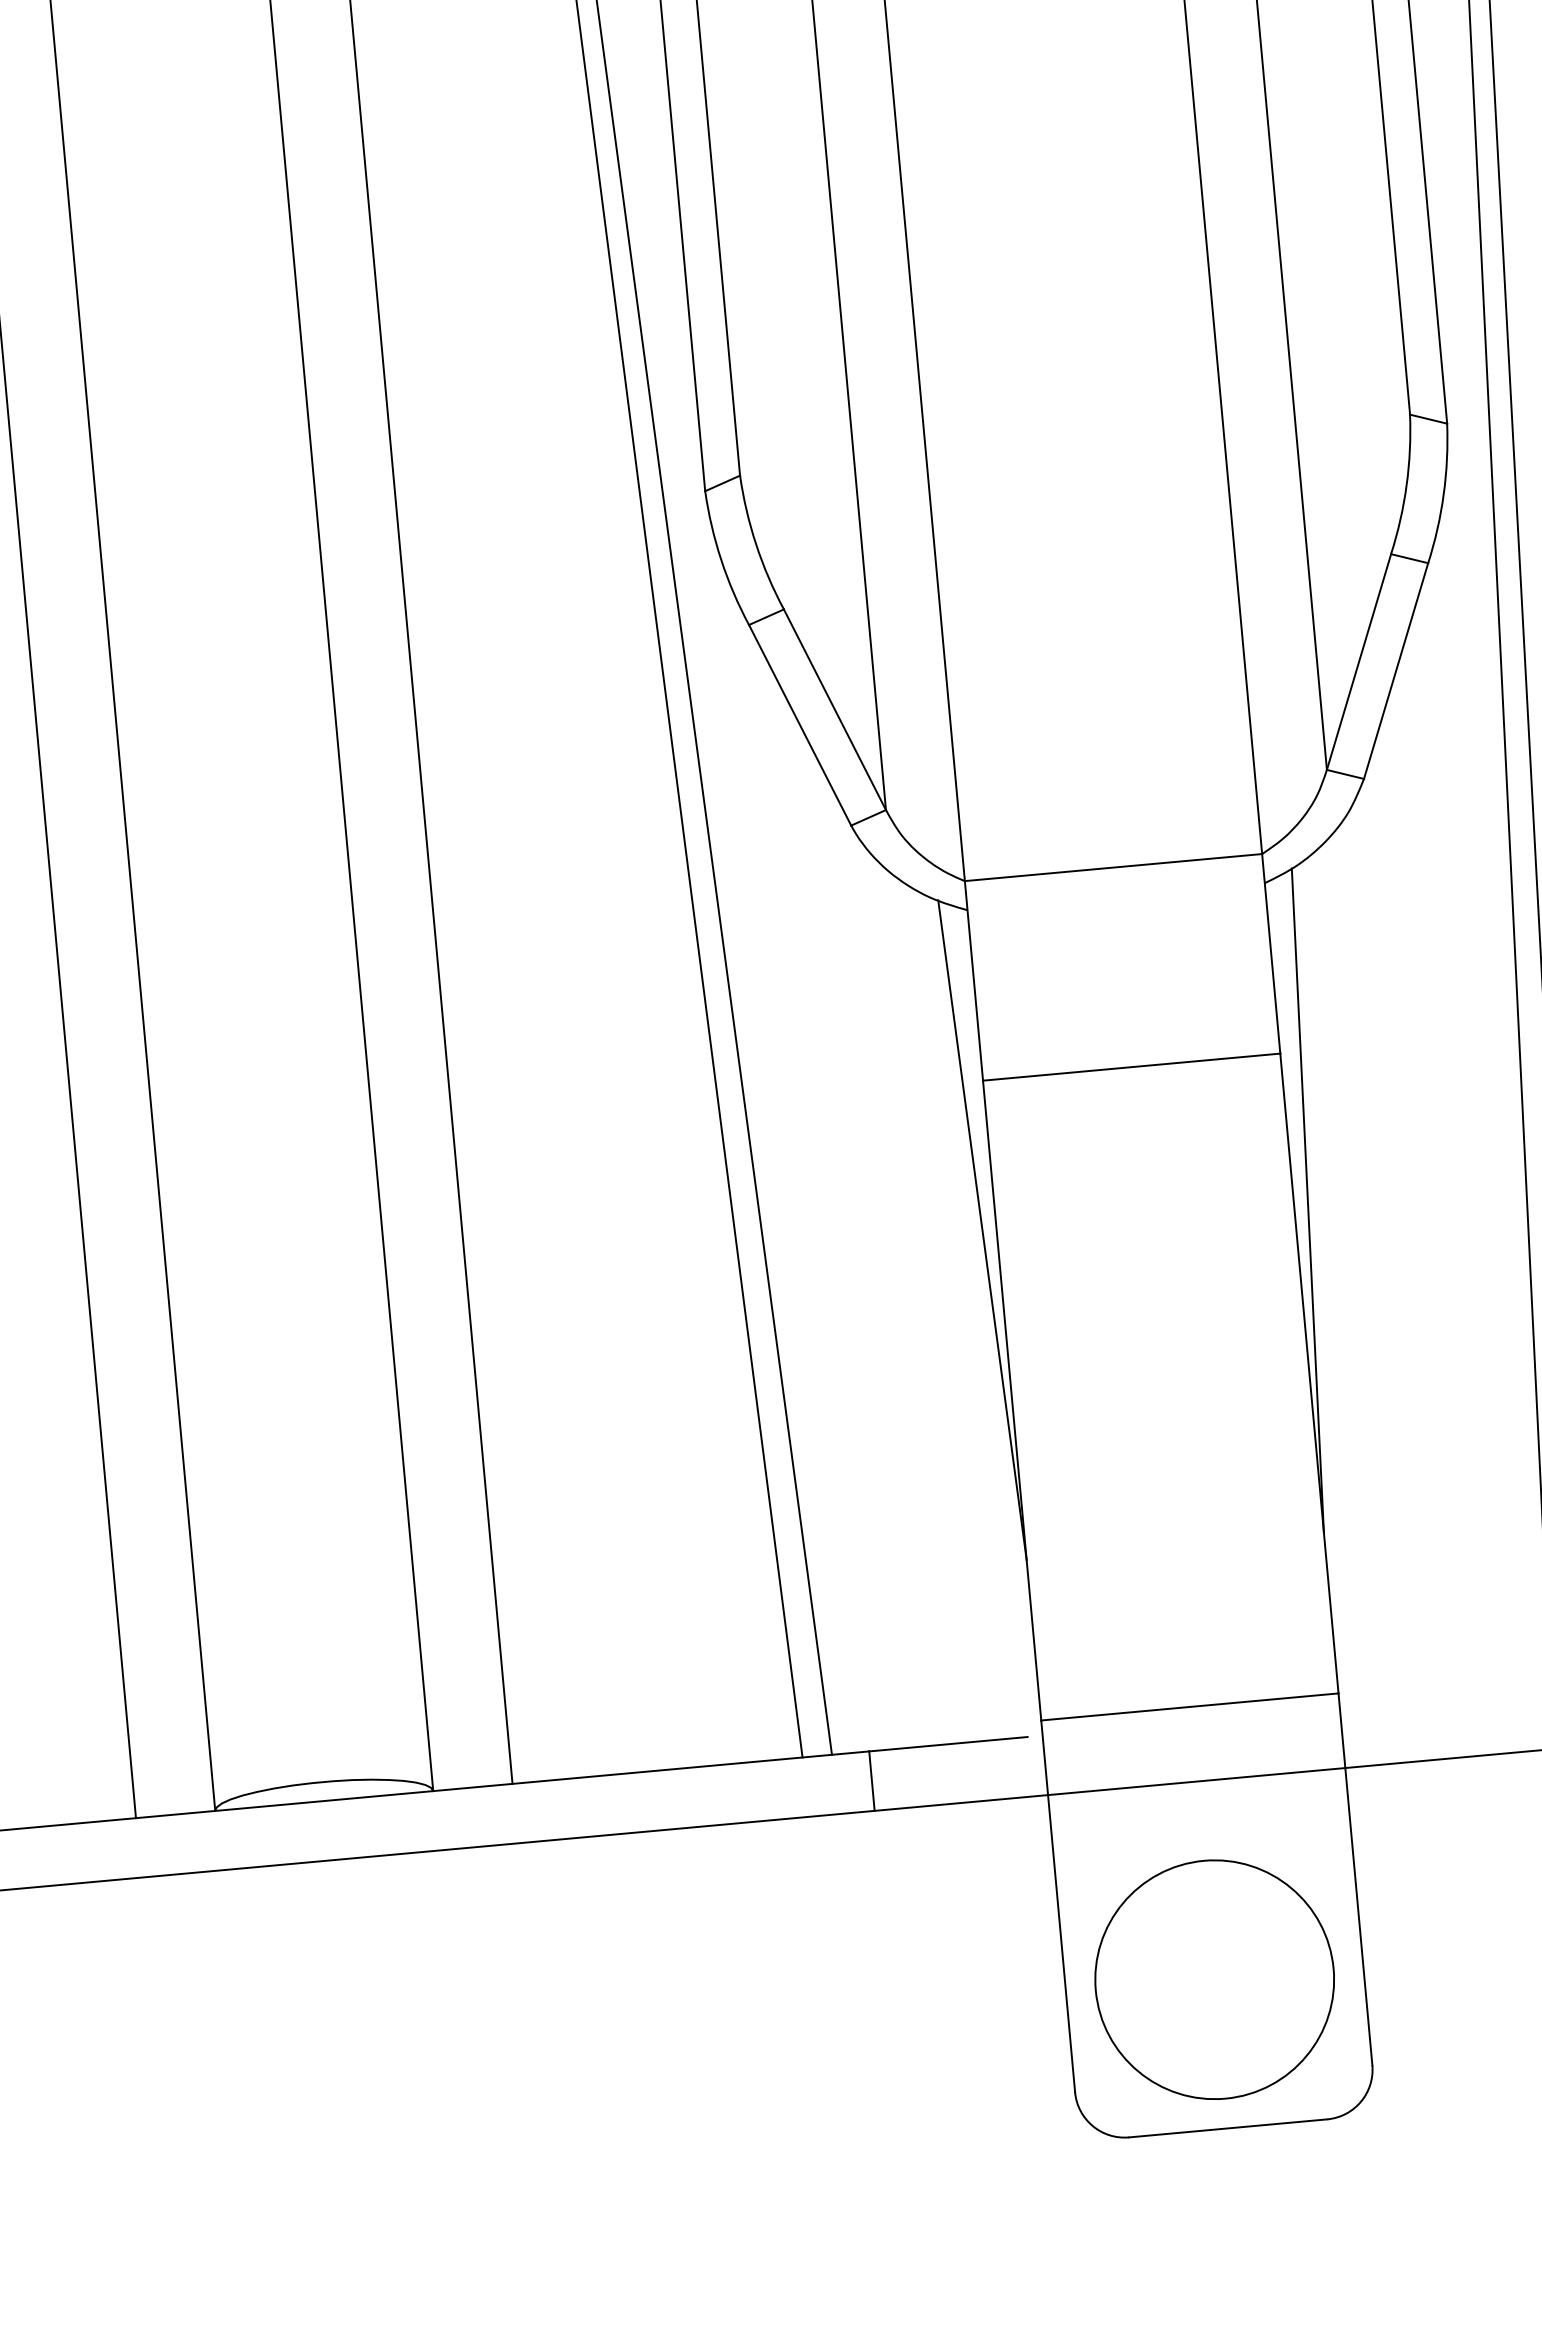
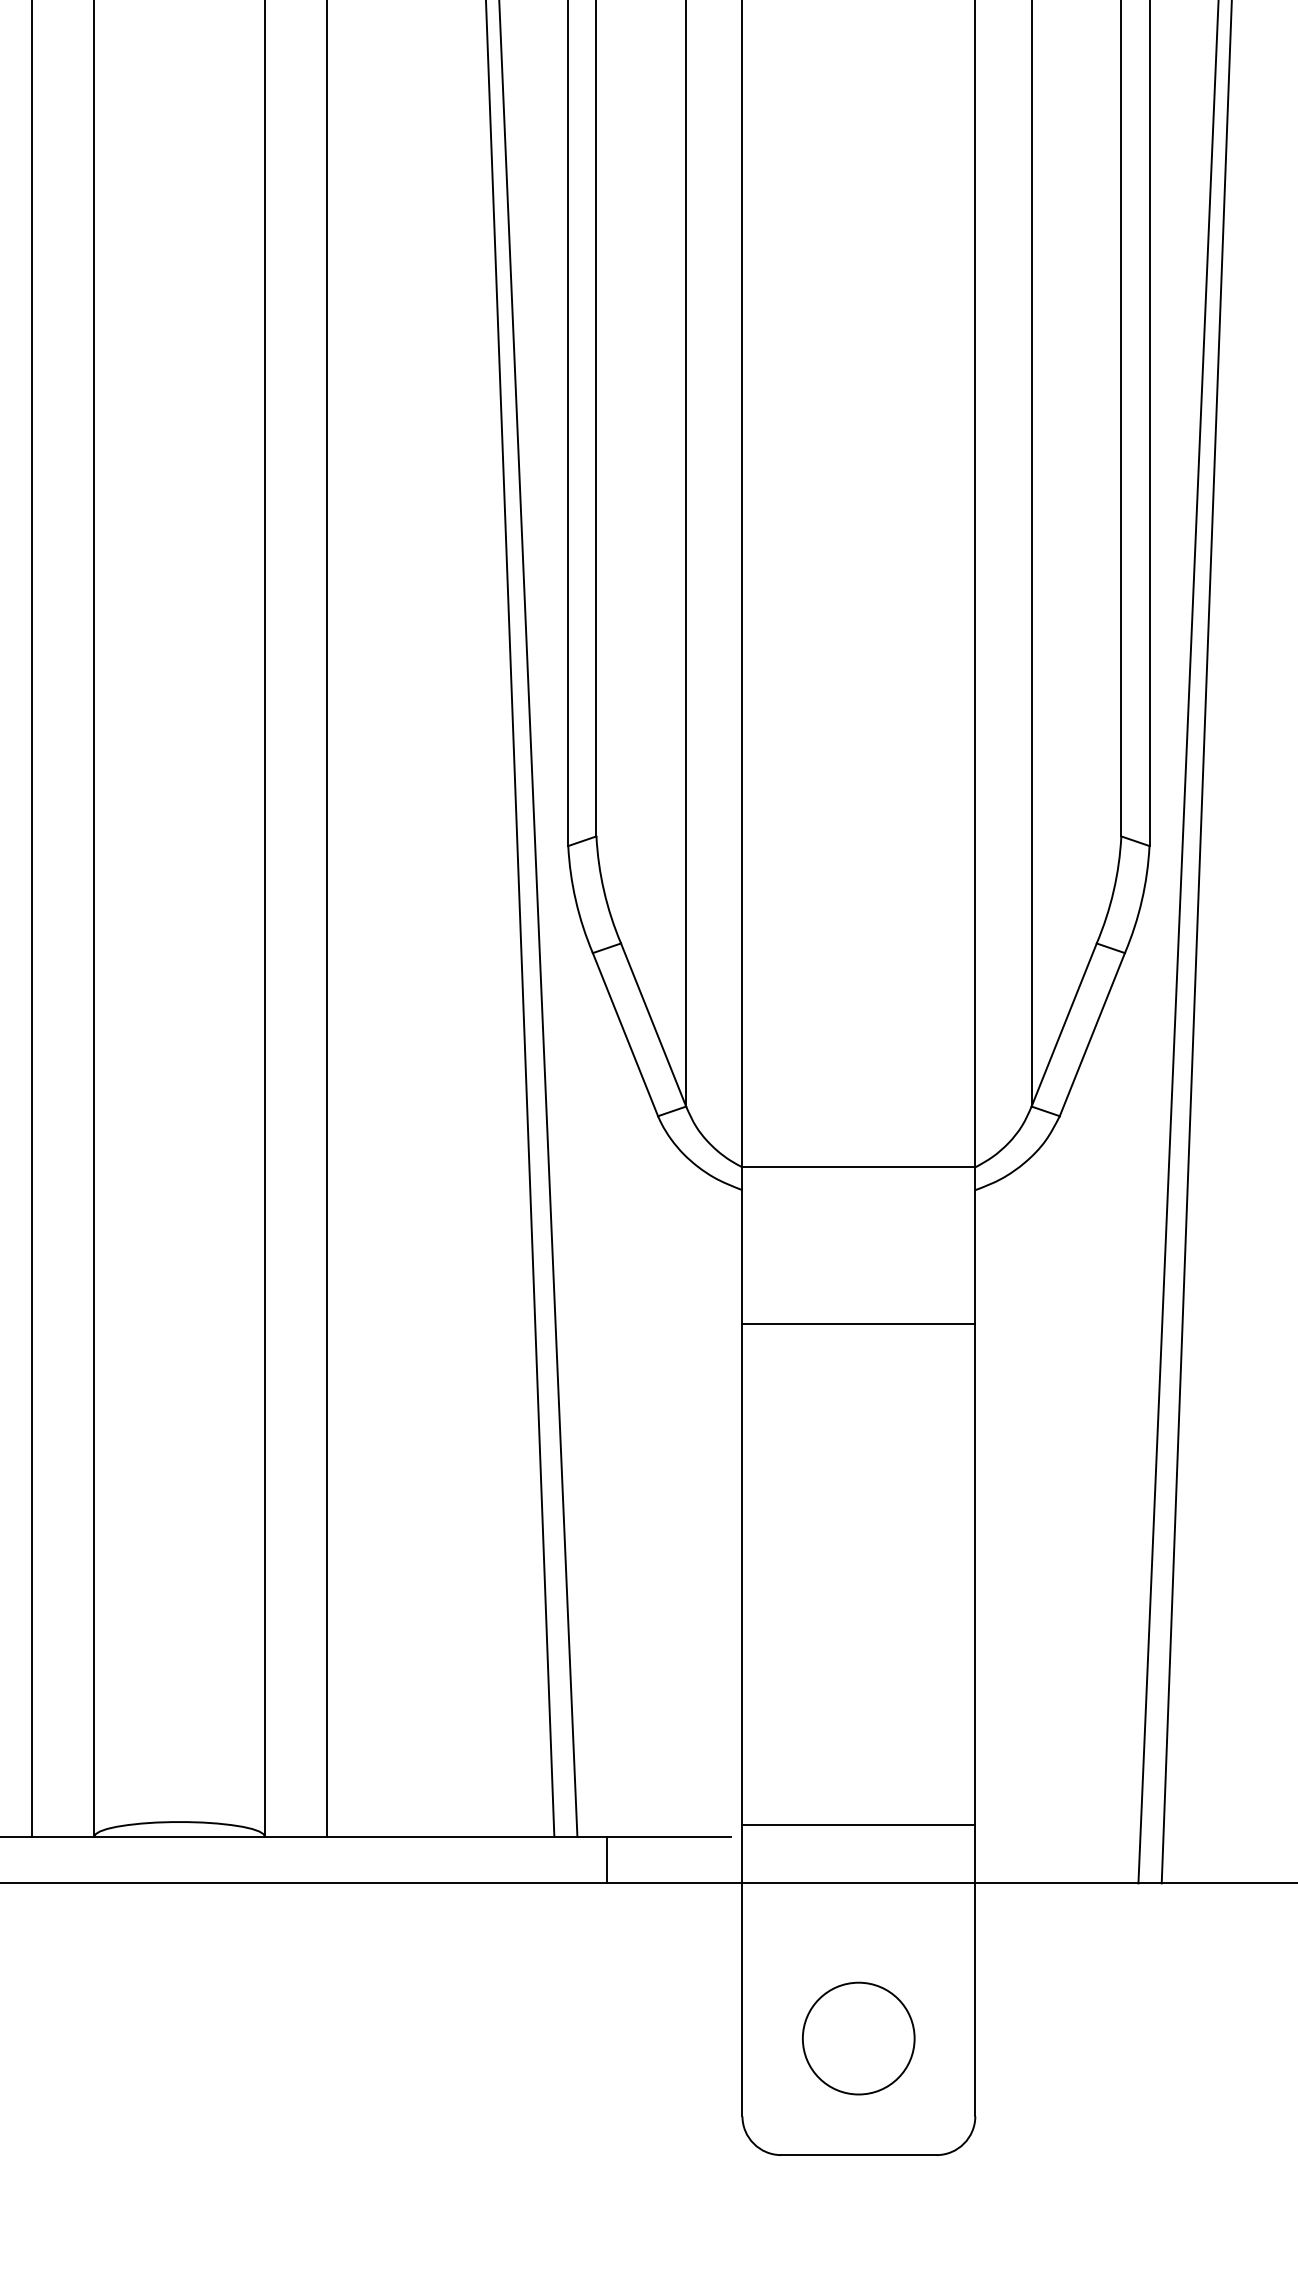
line: (1307, 1200) -> (986, 1439), removed
line: (982, 1229) -> (731, 1439), removed
circle: (1214, 1979) -> (858, 2038), size x0.6

